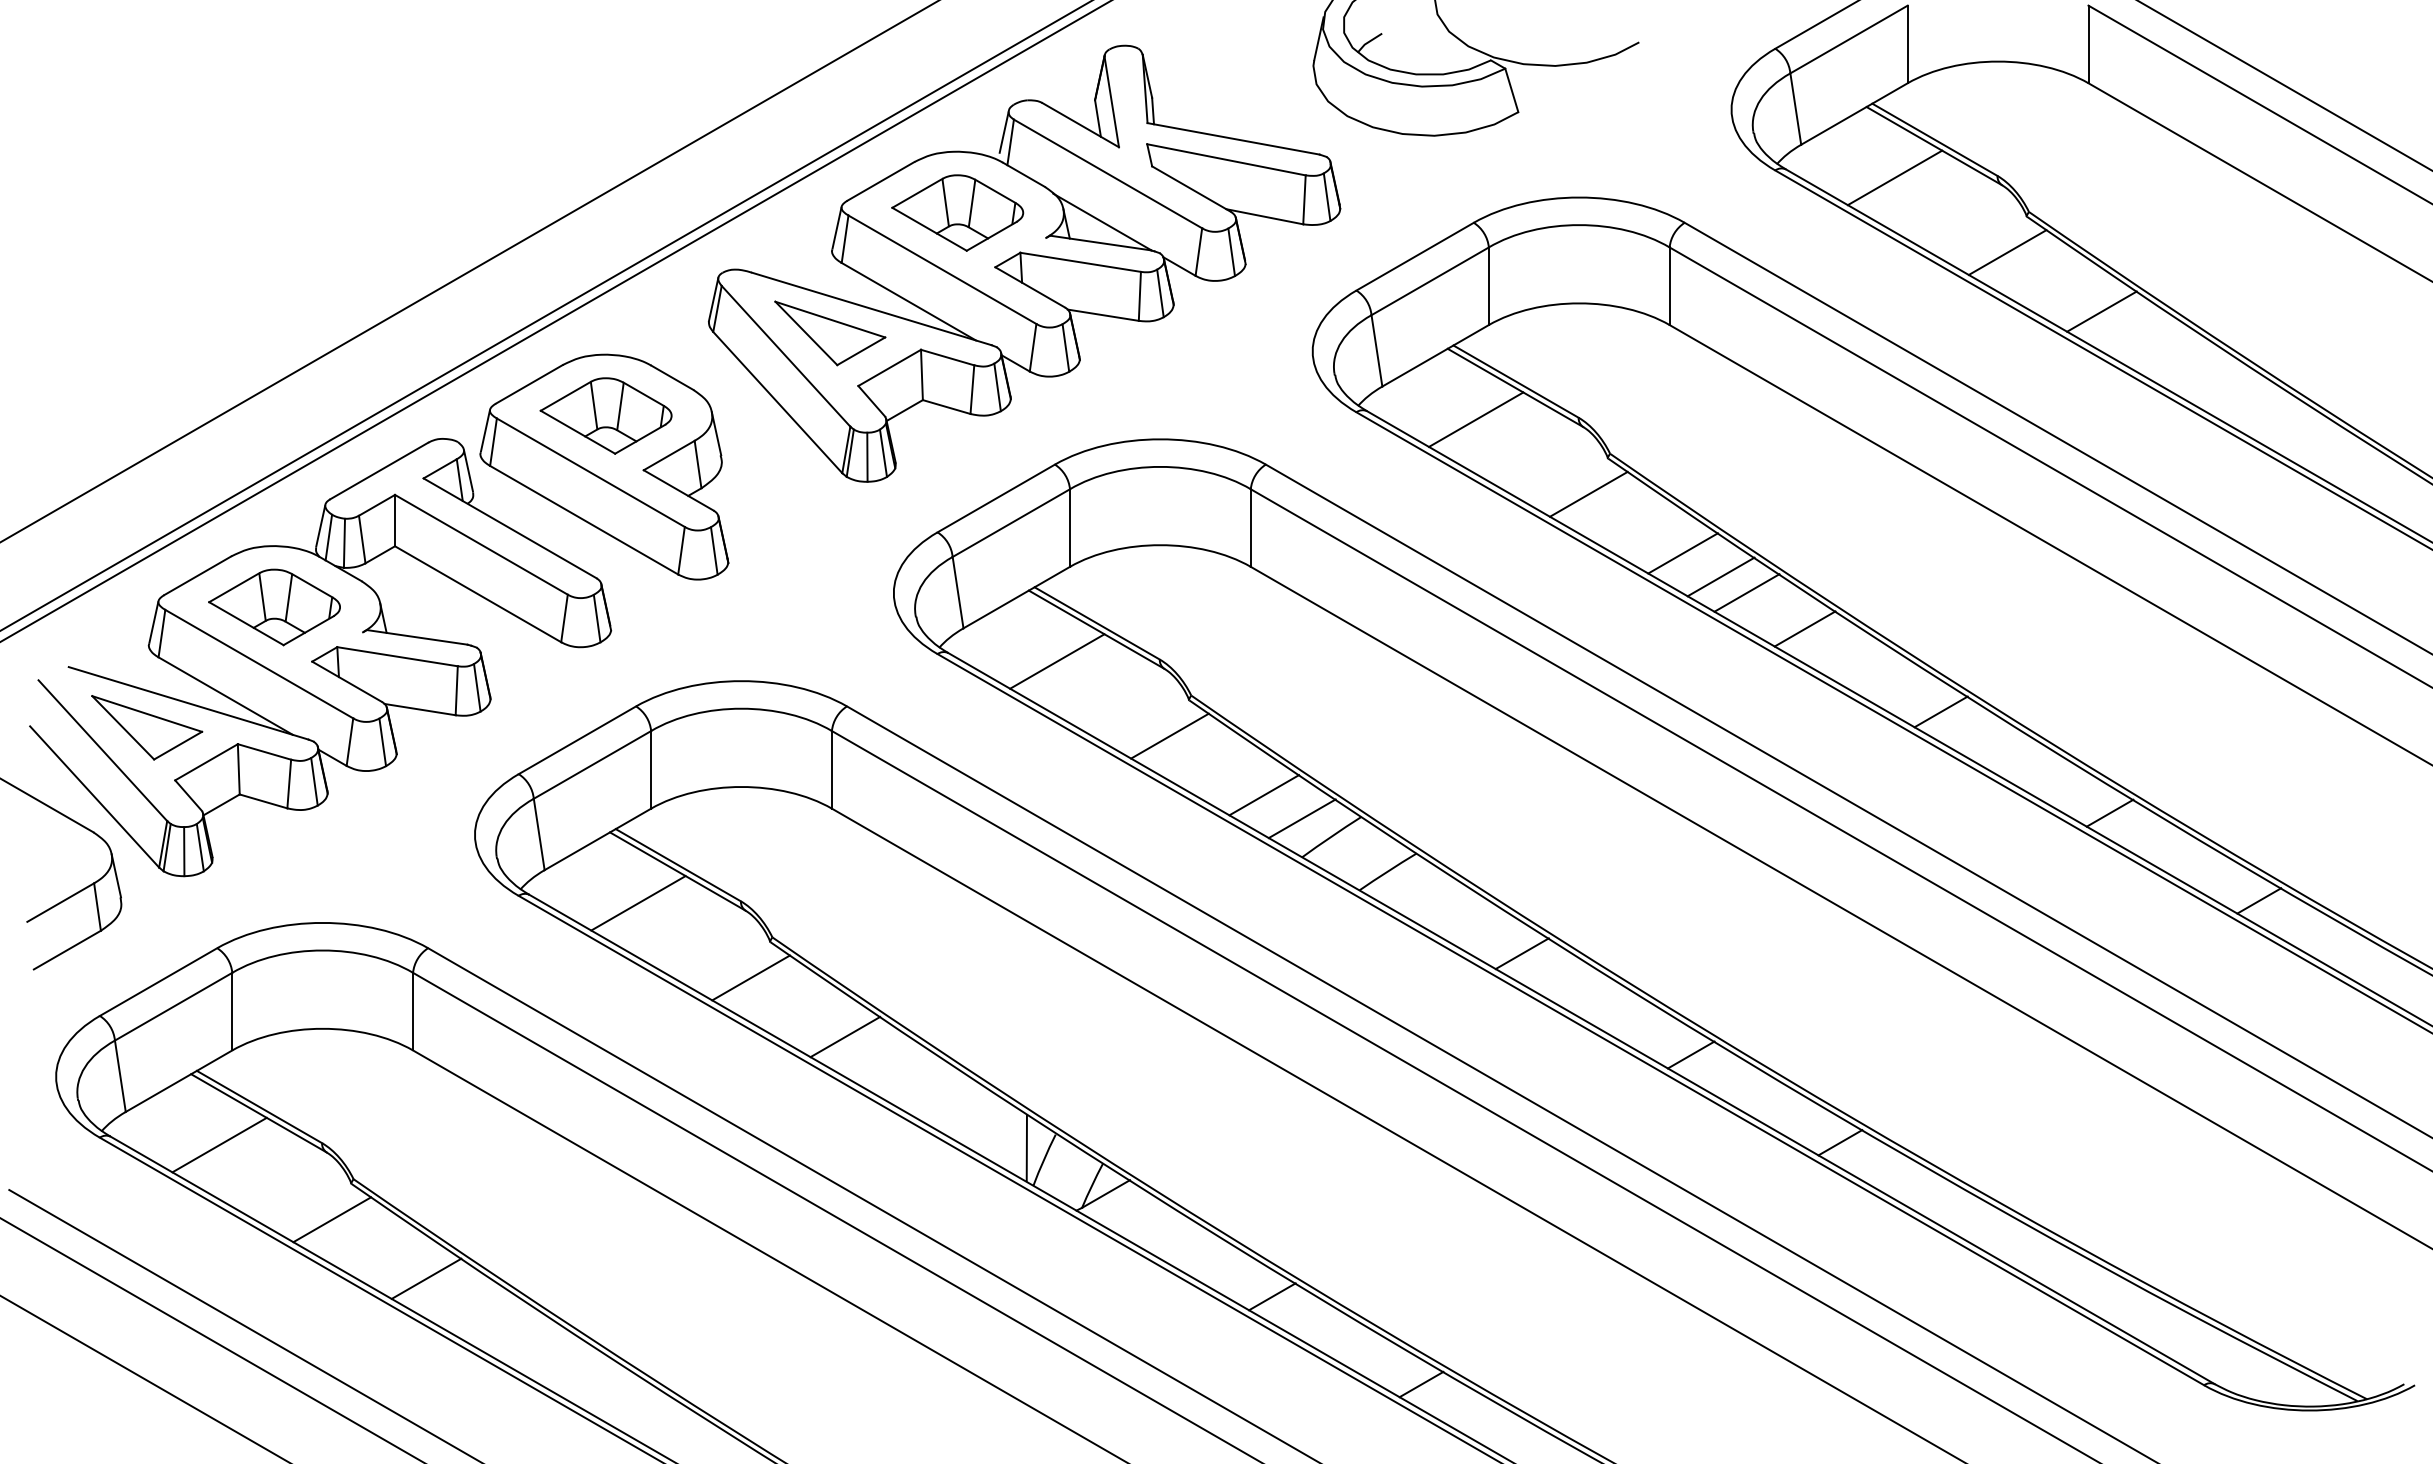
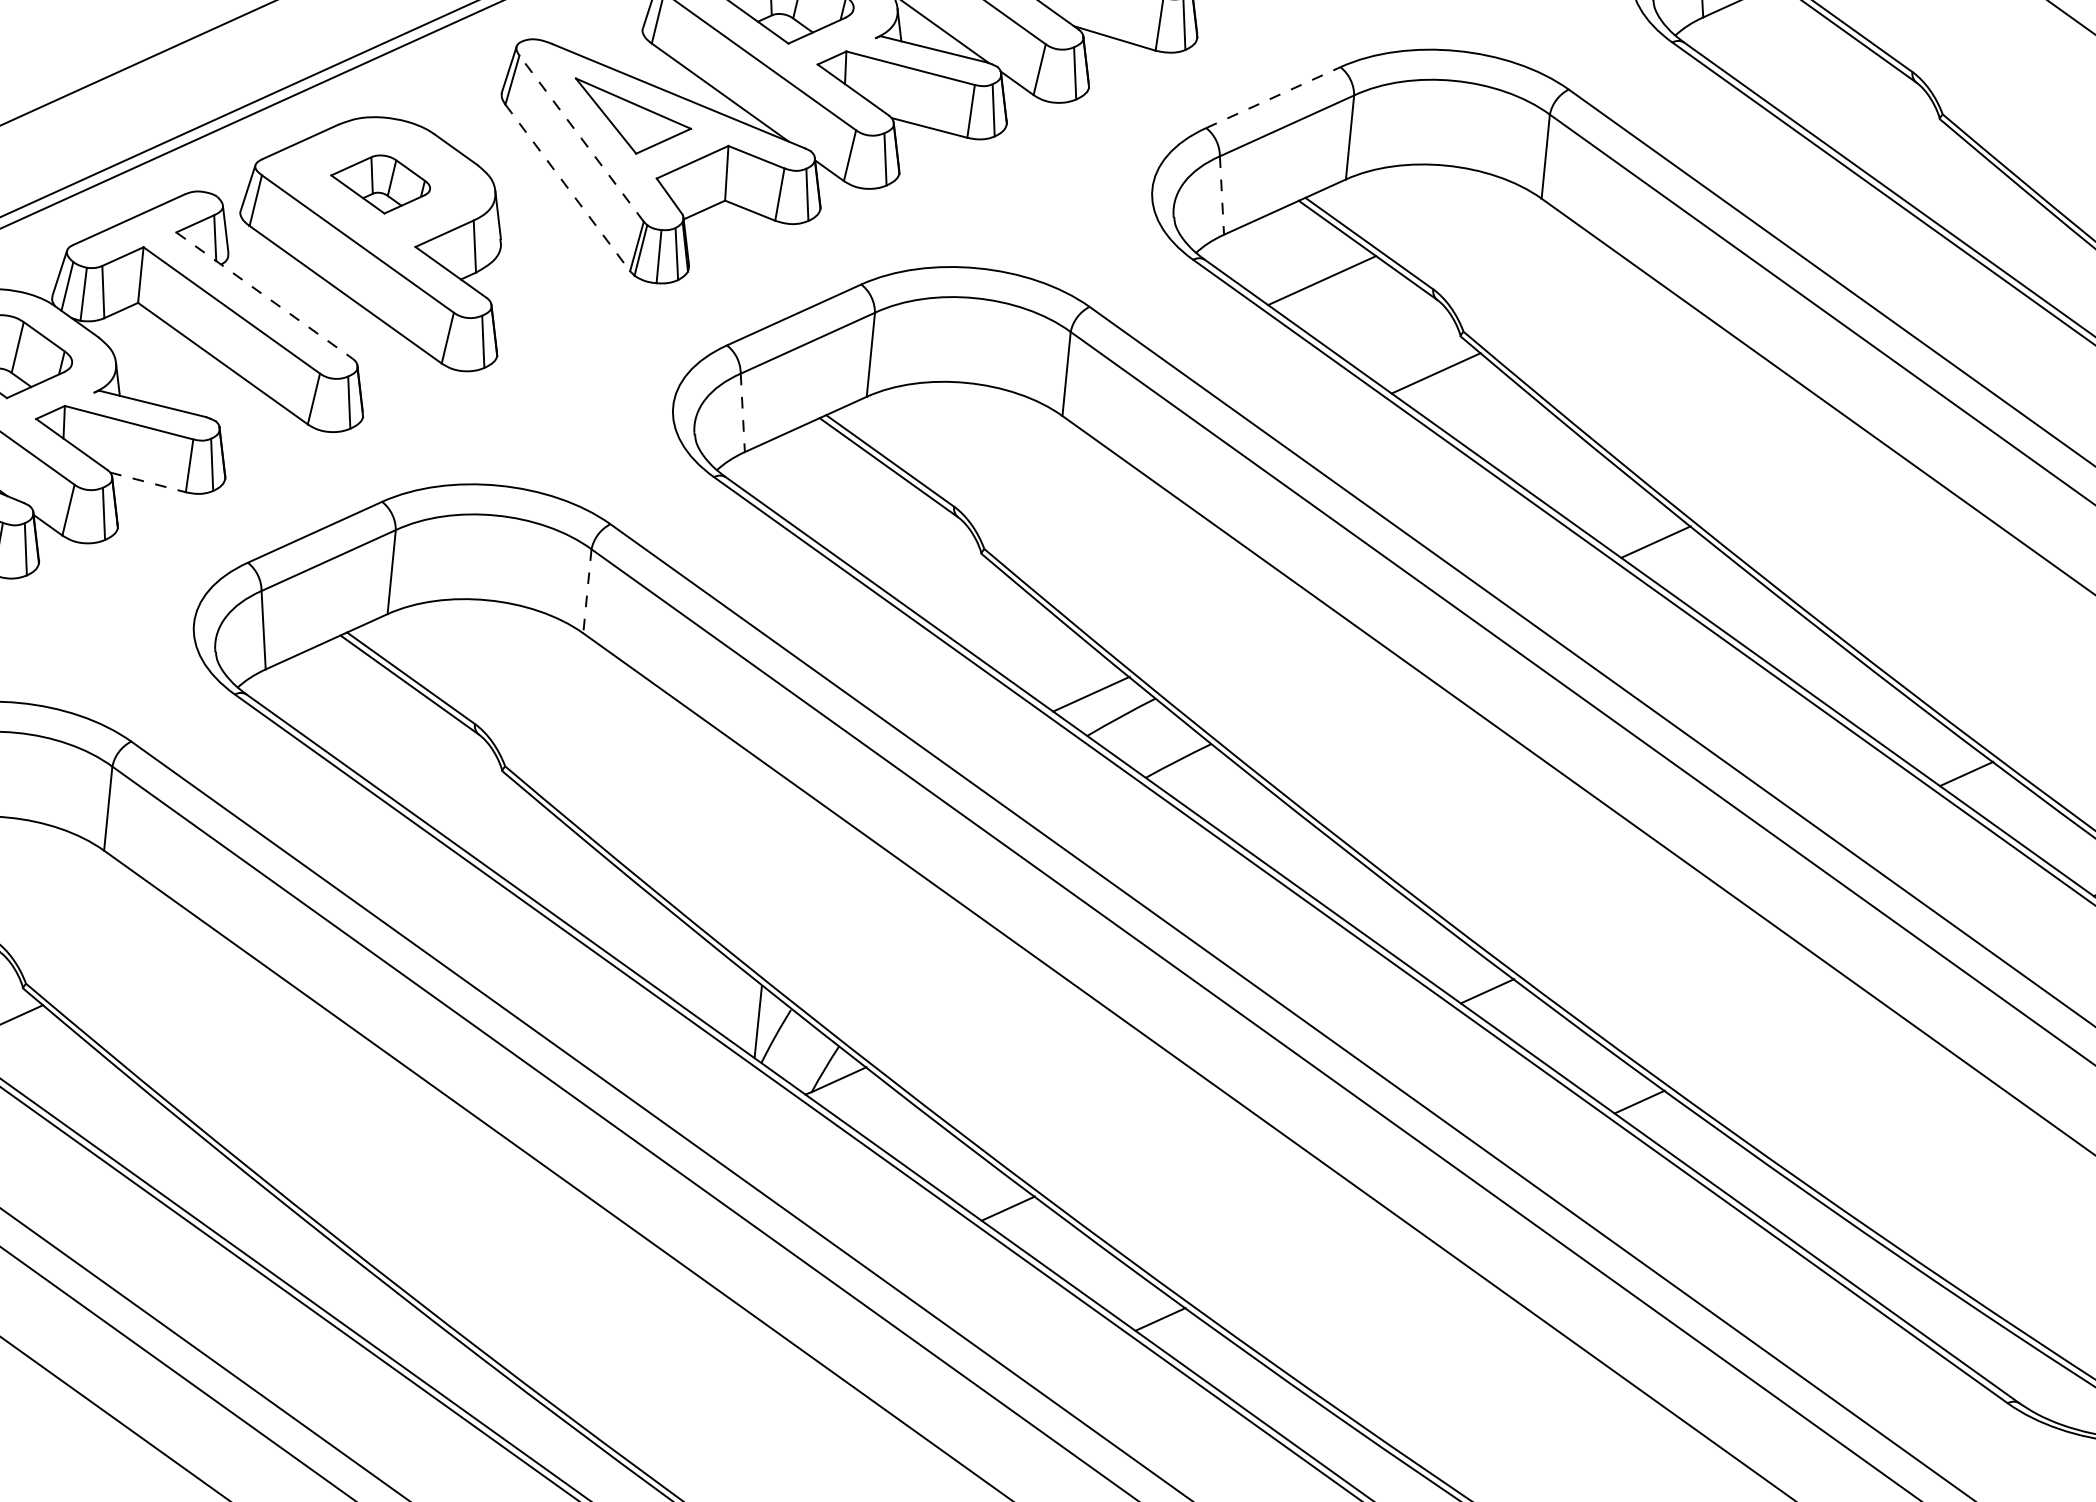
line: (1894, 177) -> (1800, 62), removed
line: (2007, 252) -> (1915, 155), removed
line: (1415, 256) -> (1273, 97), solid -> dashed
line: (2101, 311) -> (2010, 229), removed
line: (1377, 351) -> (1222, 196), solid -> dashed
line: (785, 355) -> (581, 137), solid -> dashed
line: (777, 402) -> (567, 187), solid -> dashed
part: (605, 415) -> (379, 183), size x0.7
line: (510, 528) -> (265, 295), solid -> dashed
line: (1682, 553) -> (1531, 447), removed
line: (1720, 576) -> (1570, 476), removed
line: (1746, 592) -> (1596, 496), removed
line: (958, 593) -> (743, 413), solid -> dashed
line: (1057, 661) -> (843, 497), removed
line: (420, 709) -> (148, 482), solid -> dashed
line: (1940, 711) -> (1793, 645), removed
line: (1169, 735) -> (956, 589), removed
line: (831, 769) -> (586, 590), solid -> dashed
line: (1264, 795) -> (1053, 665), removed
line: (638, 903) -> (363, 715), removed
line: (1521, 953) -> (1314, 863), removed
line: (750, 977) -> (477, 807), removed
line: (845, 1036) -> (573, 881), removed
line: (426, 1278) -> (94, 1099), removed

